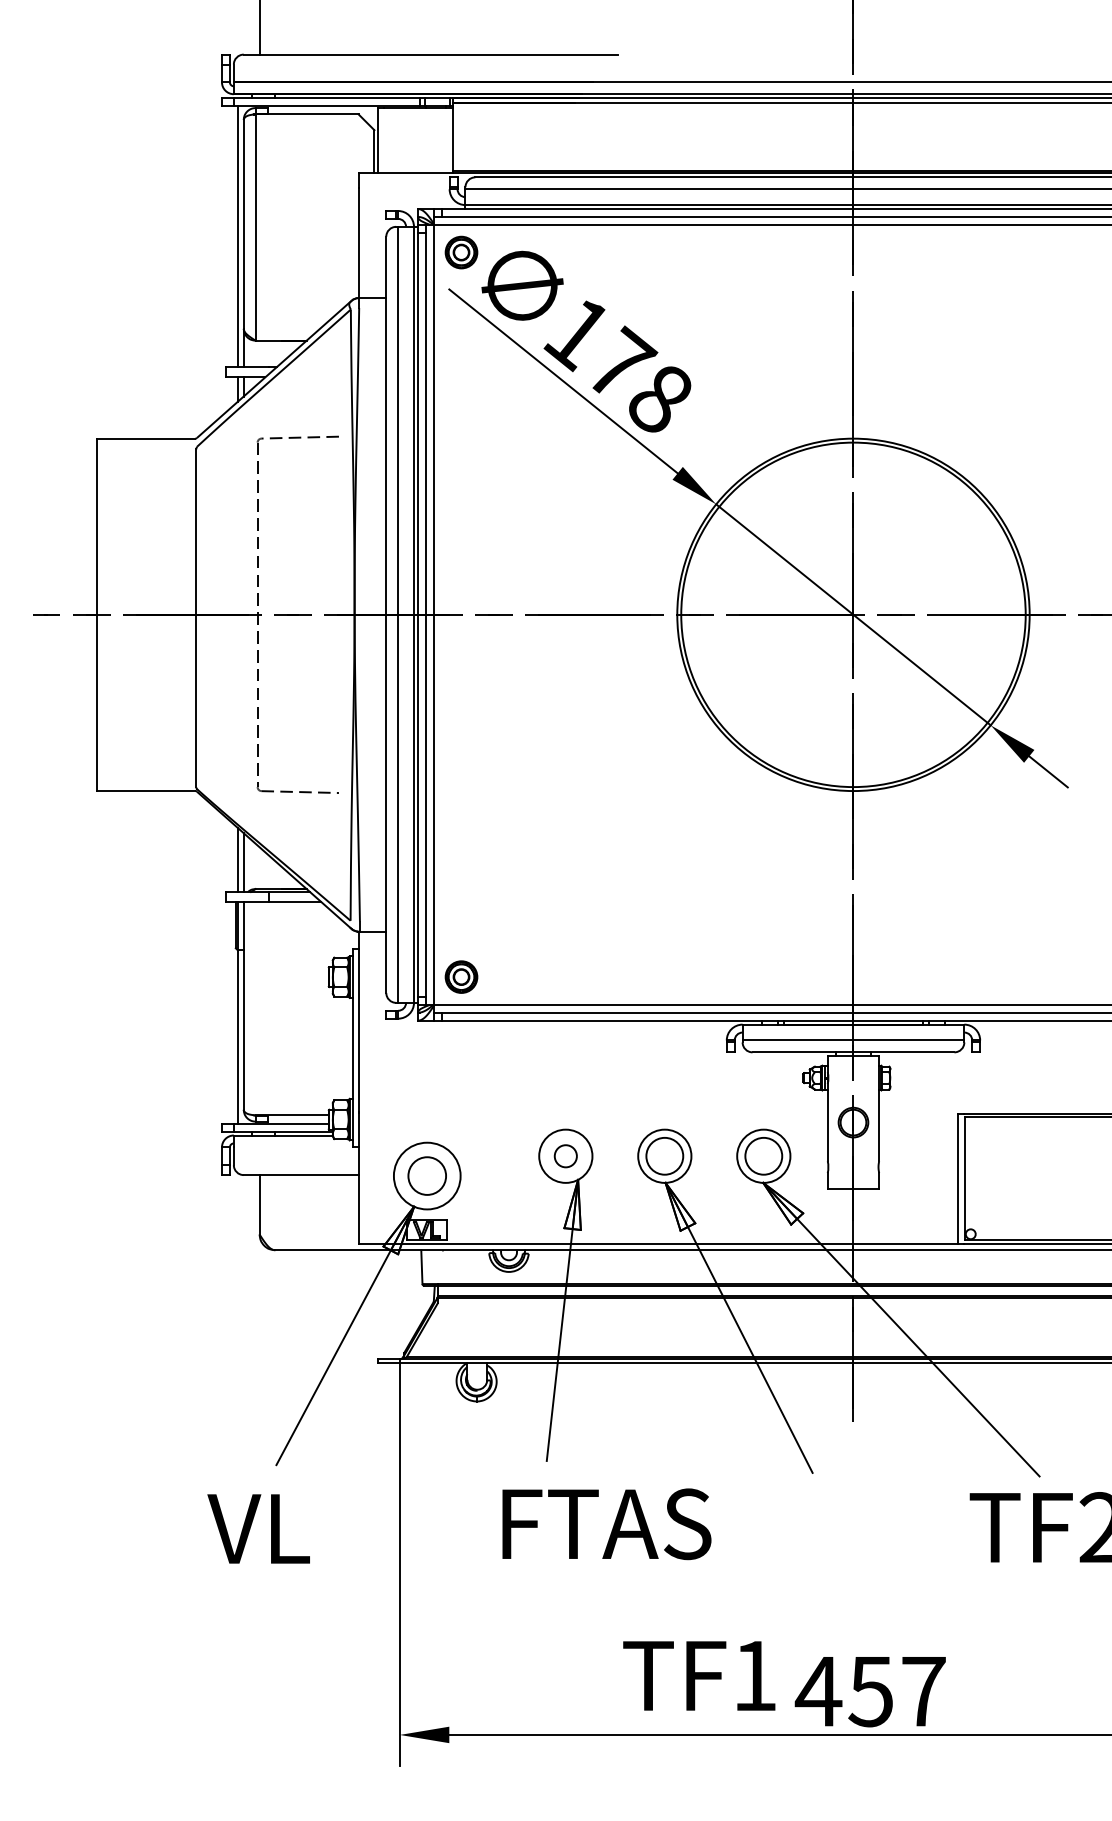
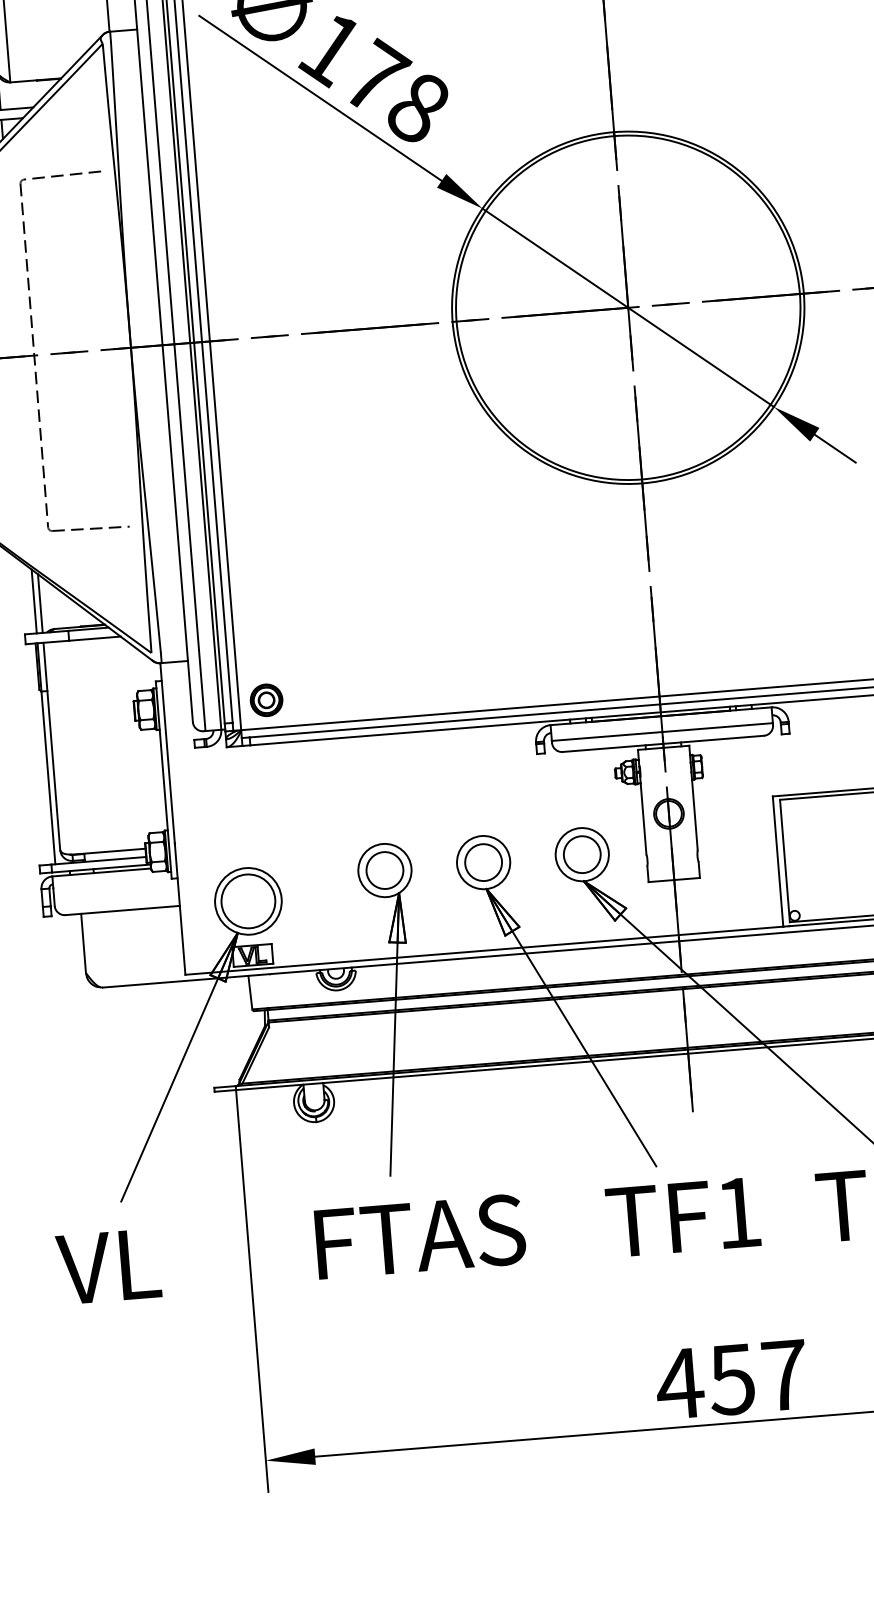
circle: (565, 1155) -> (384, 869), size x1.67
circle: (427, 1176) -> (248, 901), size x1.43
text: (606, 1524) -> (420, 1237), moved
text: (699, 1675) -> (683, 1216), moved

